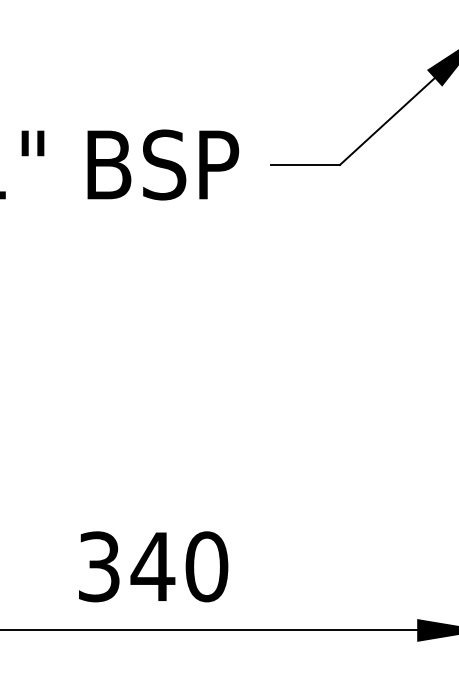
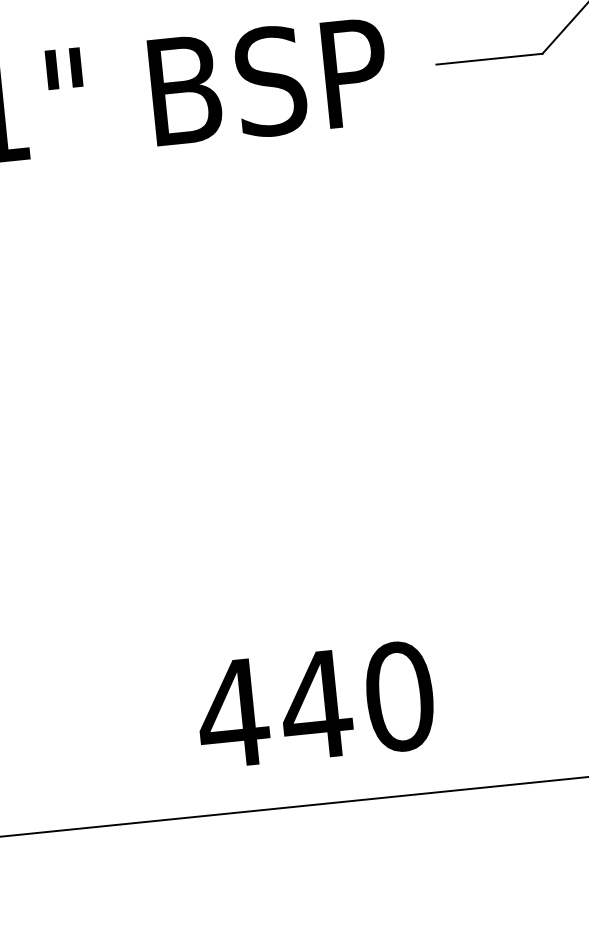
text: (98, 566) -> (231, 713), 340 -> 440

